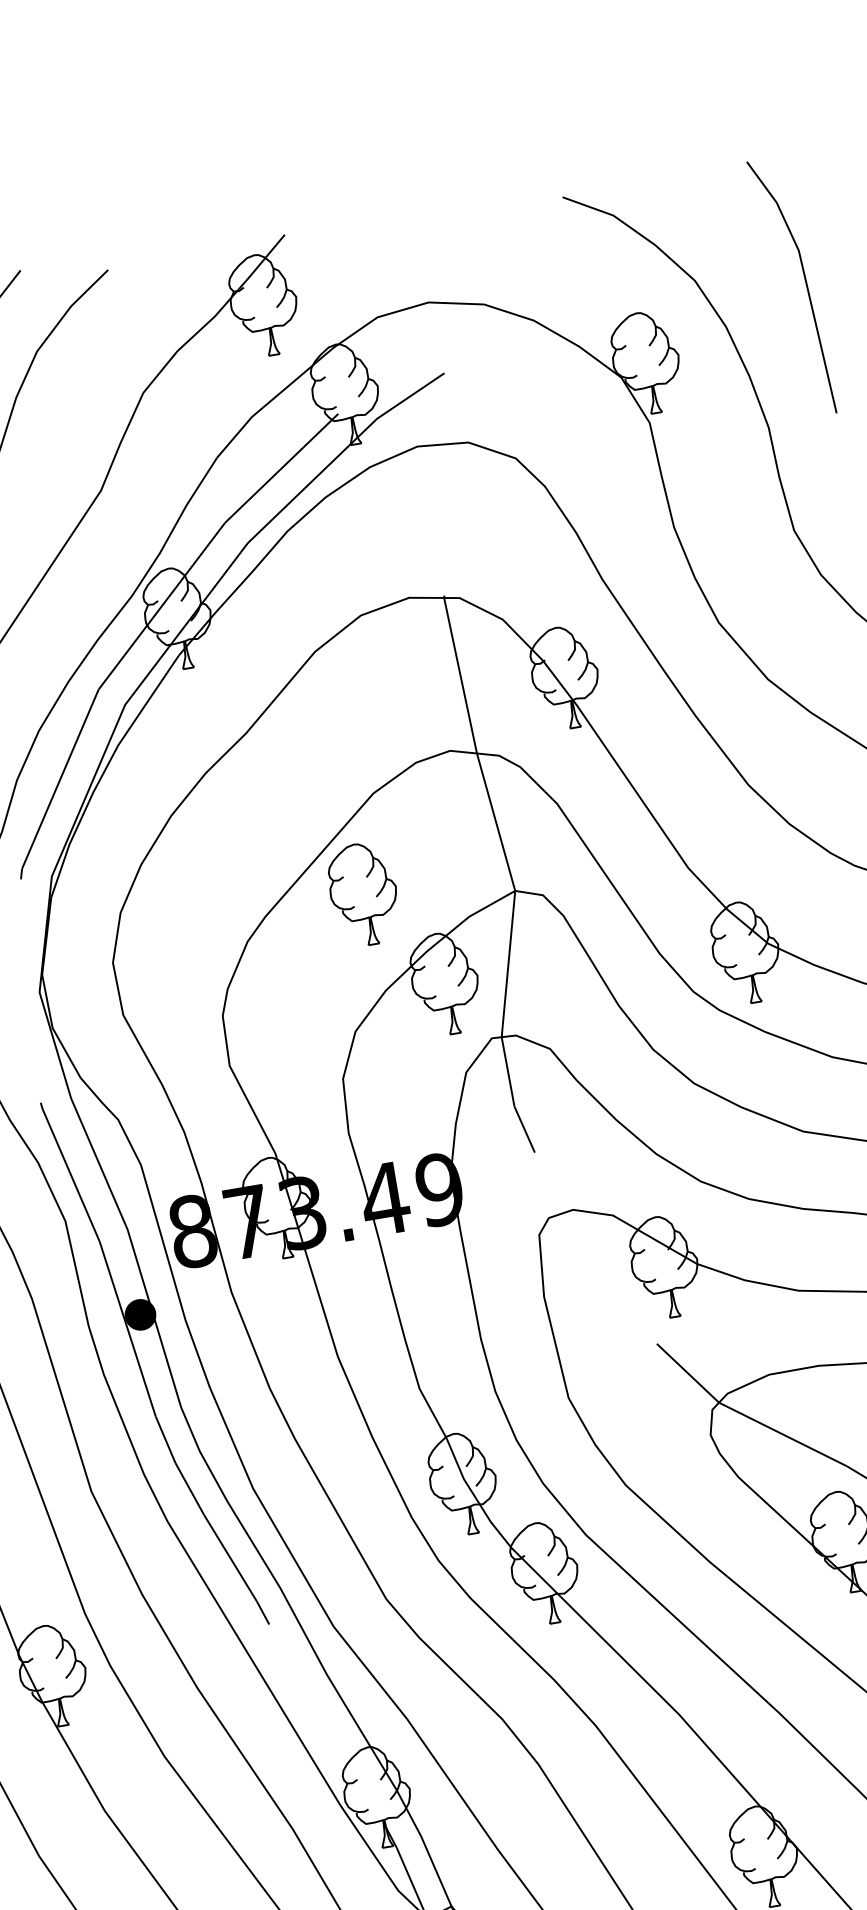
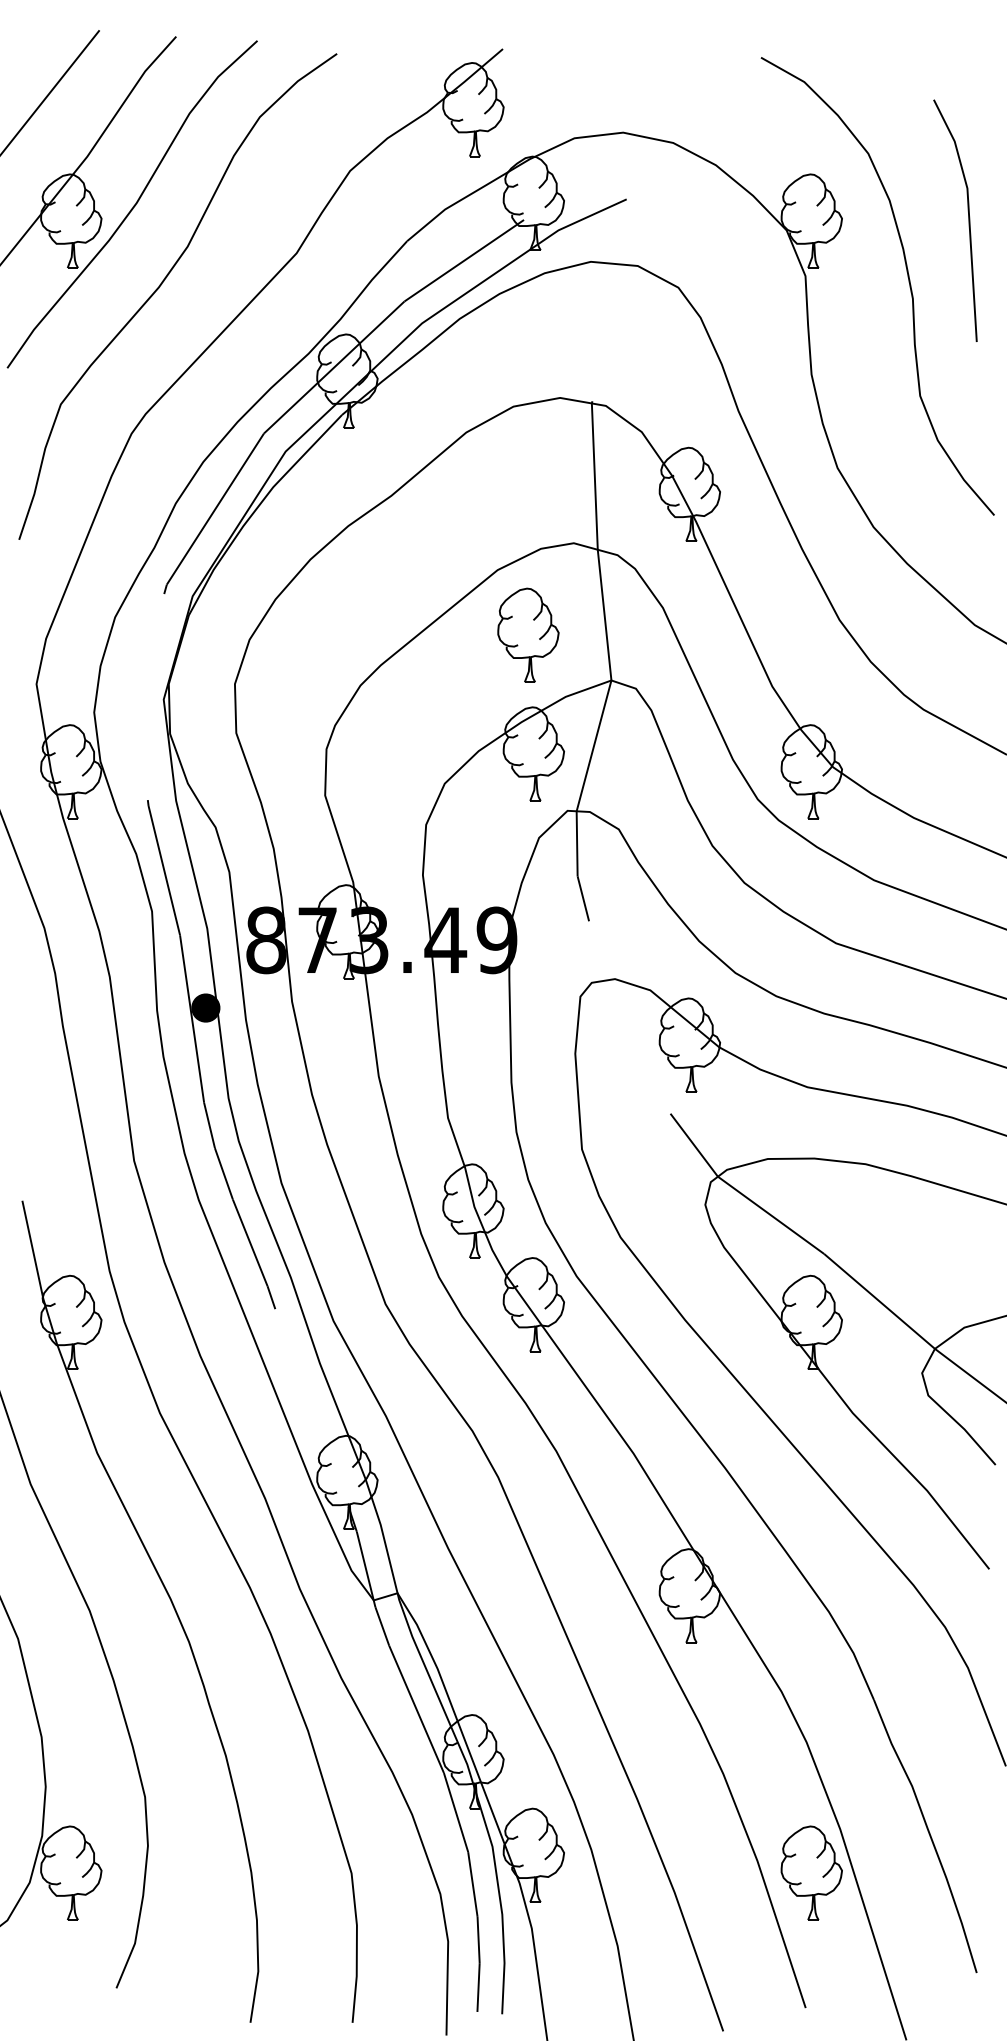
line: (805, 284) -> (968, 220), moved
part: (363, 893) -> (528, 634), moved

